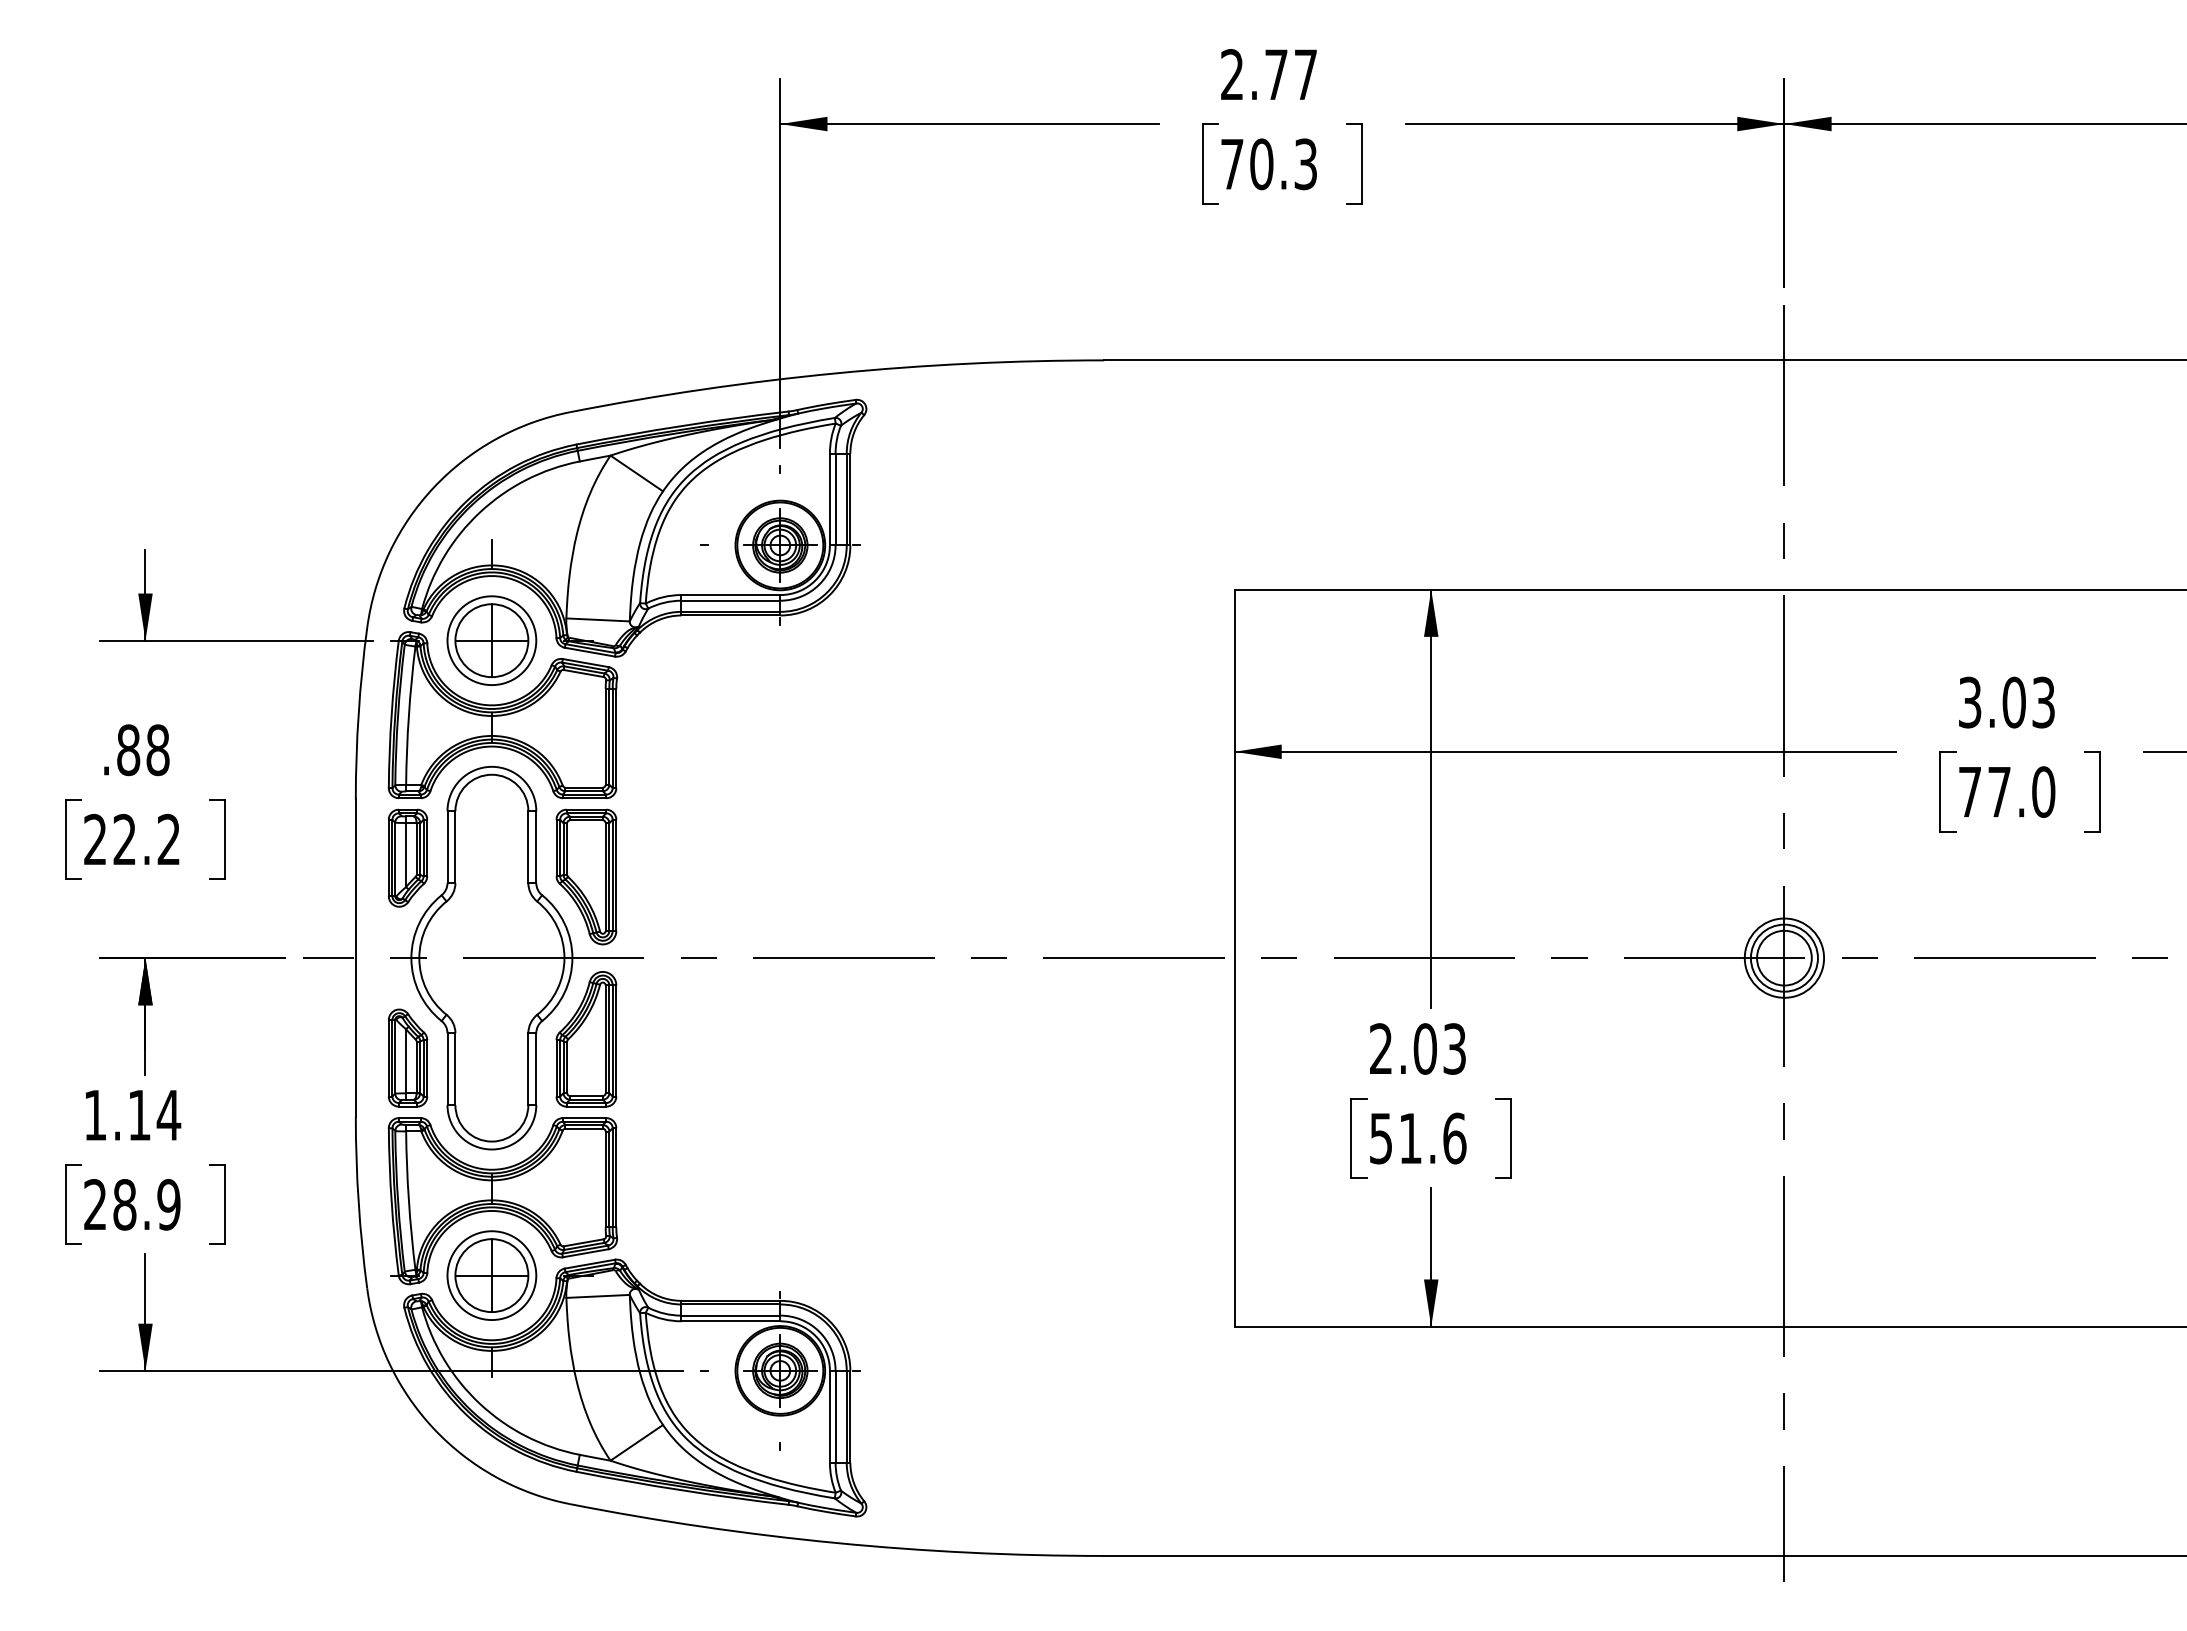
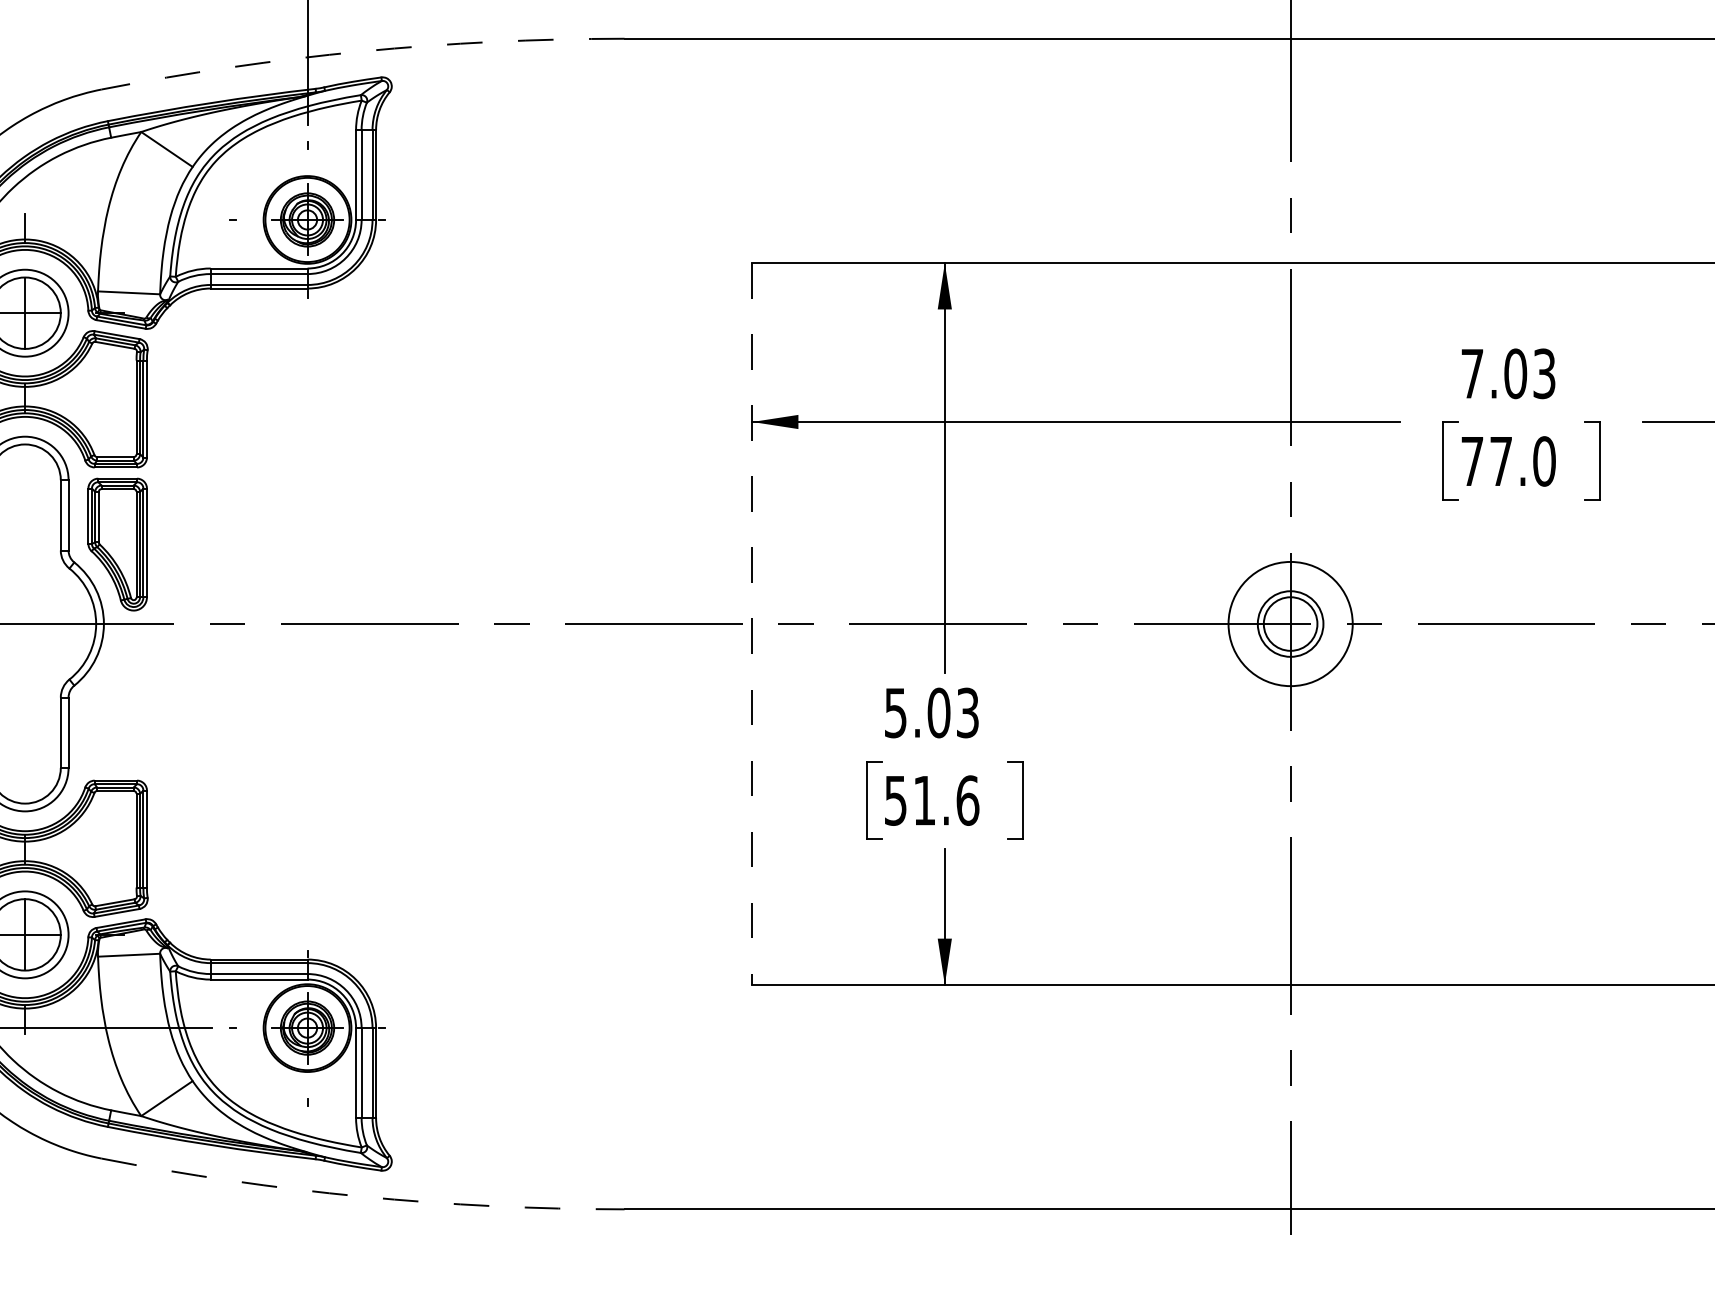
arc: (835, 373) -> (361, 51), solid -> dashed
text: (1970, 702) -> (1472, 373), 3.03 -> 7.03
circle: (1784, 957) -> (1290, 623), size x1.6
line: (1234, 958) -> (752, 624), solid -> dashed
part: (586, 1039) -> (117, 703), removed
text: (1380, 1048) -> (895, 712), 2.03 -> 5.03
arc: (835, 1542) -> (361, 1196), solid -> dashed

